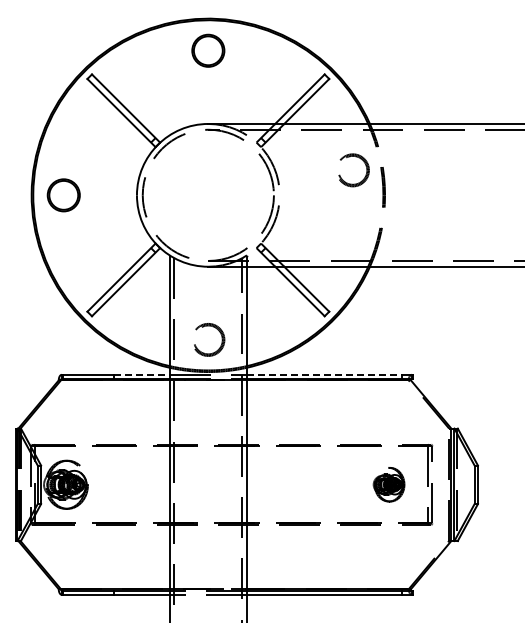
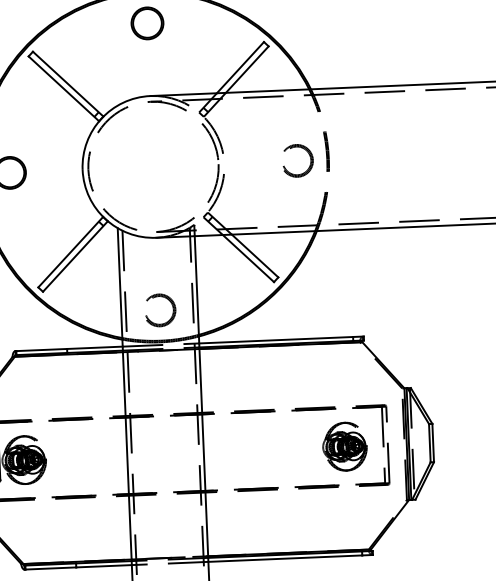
part: (364, 176) -> (308, 166), moved
line: (141, 374) -> (94, 347), dashed -> solid
line: (324, 374) -> (276, 339), dashed -> solid
part: (388, 484) -> (344, 446), size x1.43

